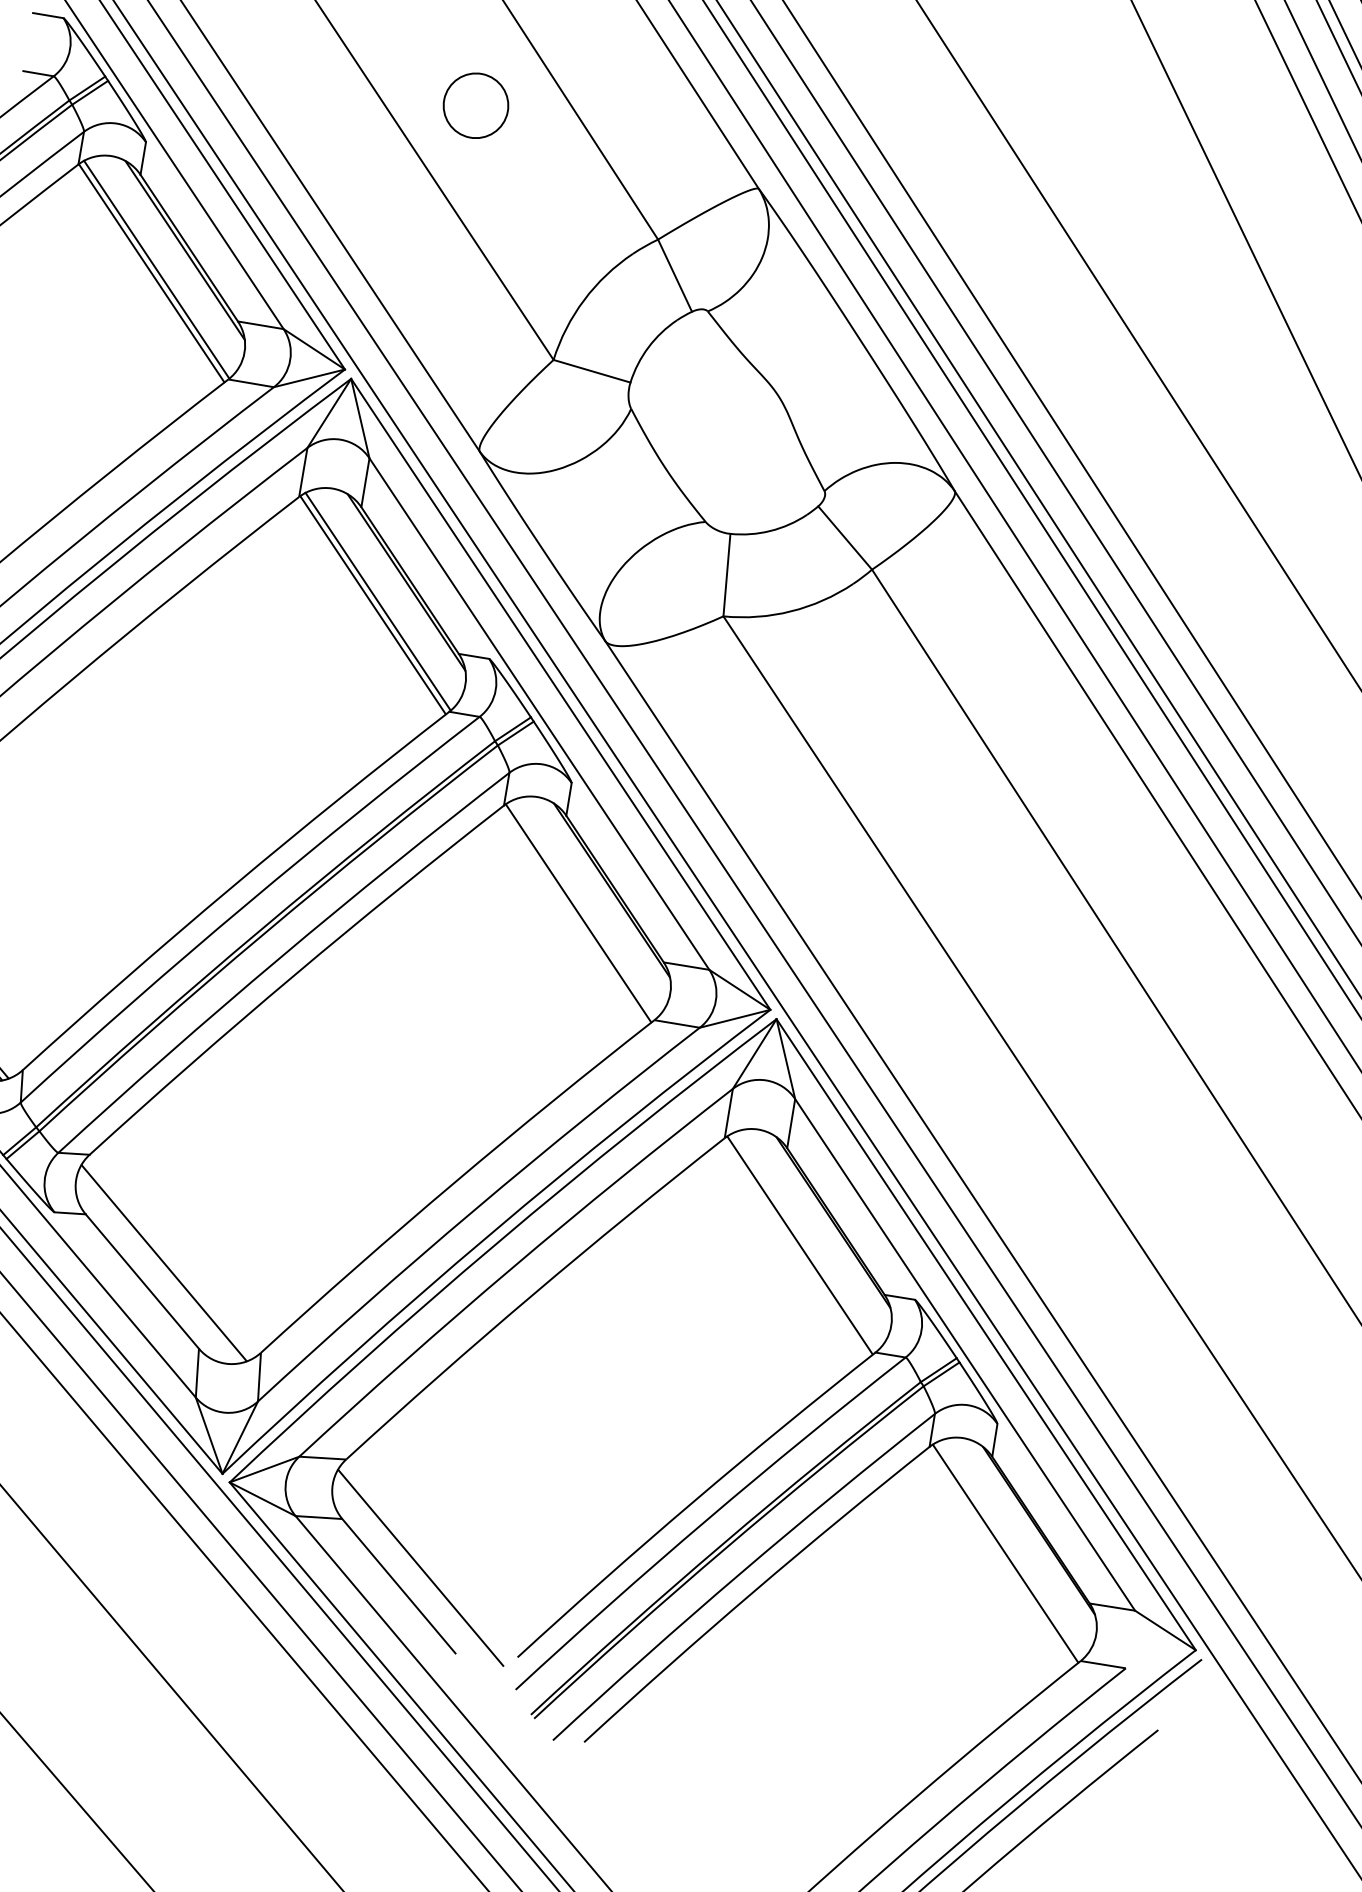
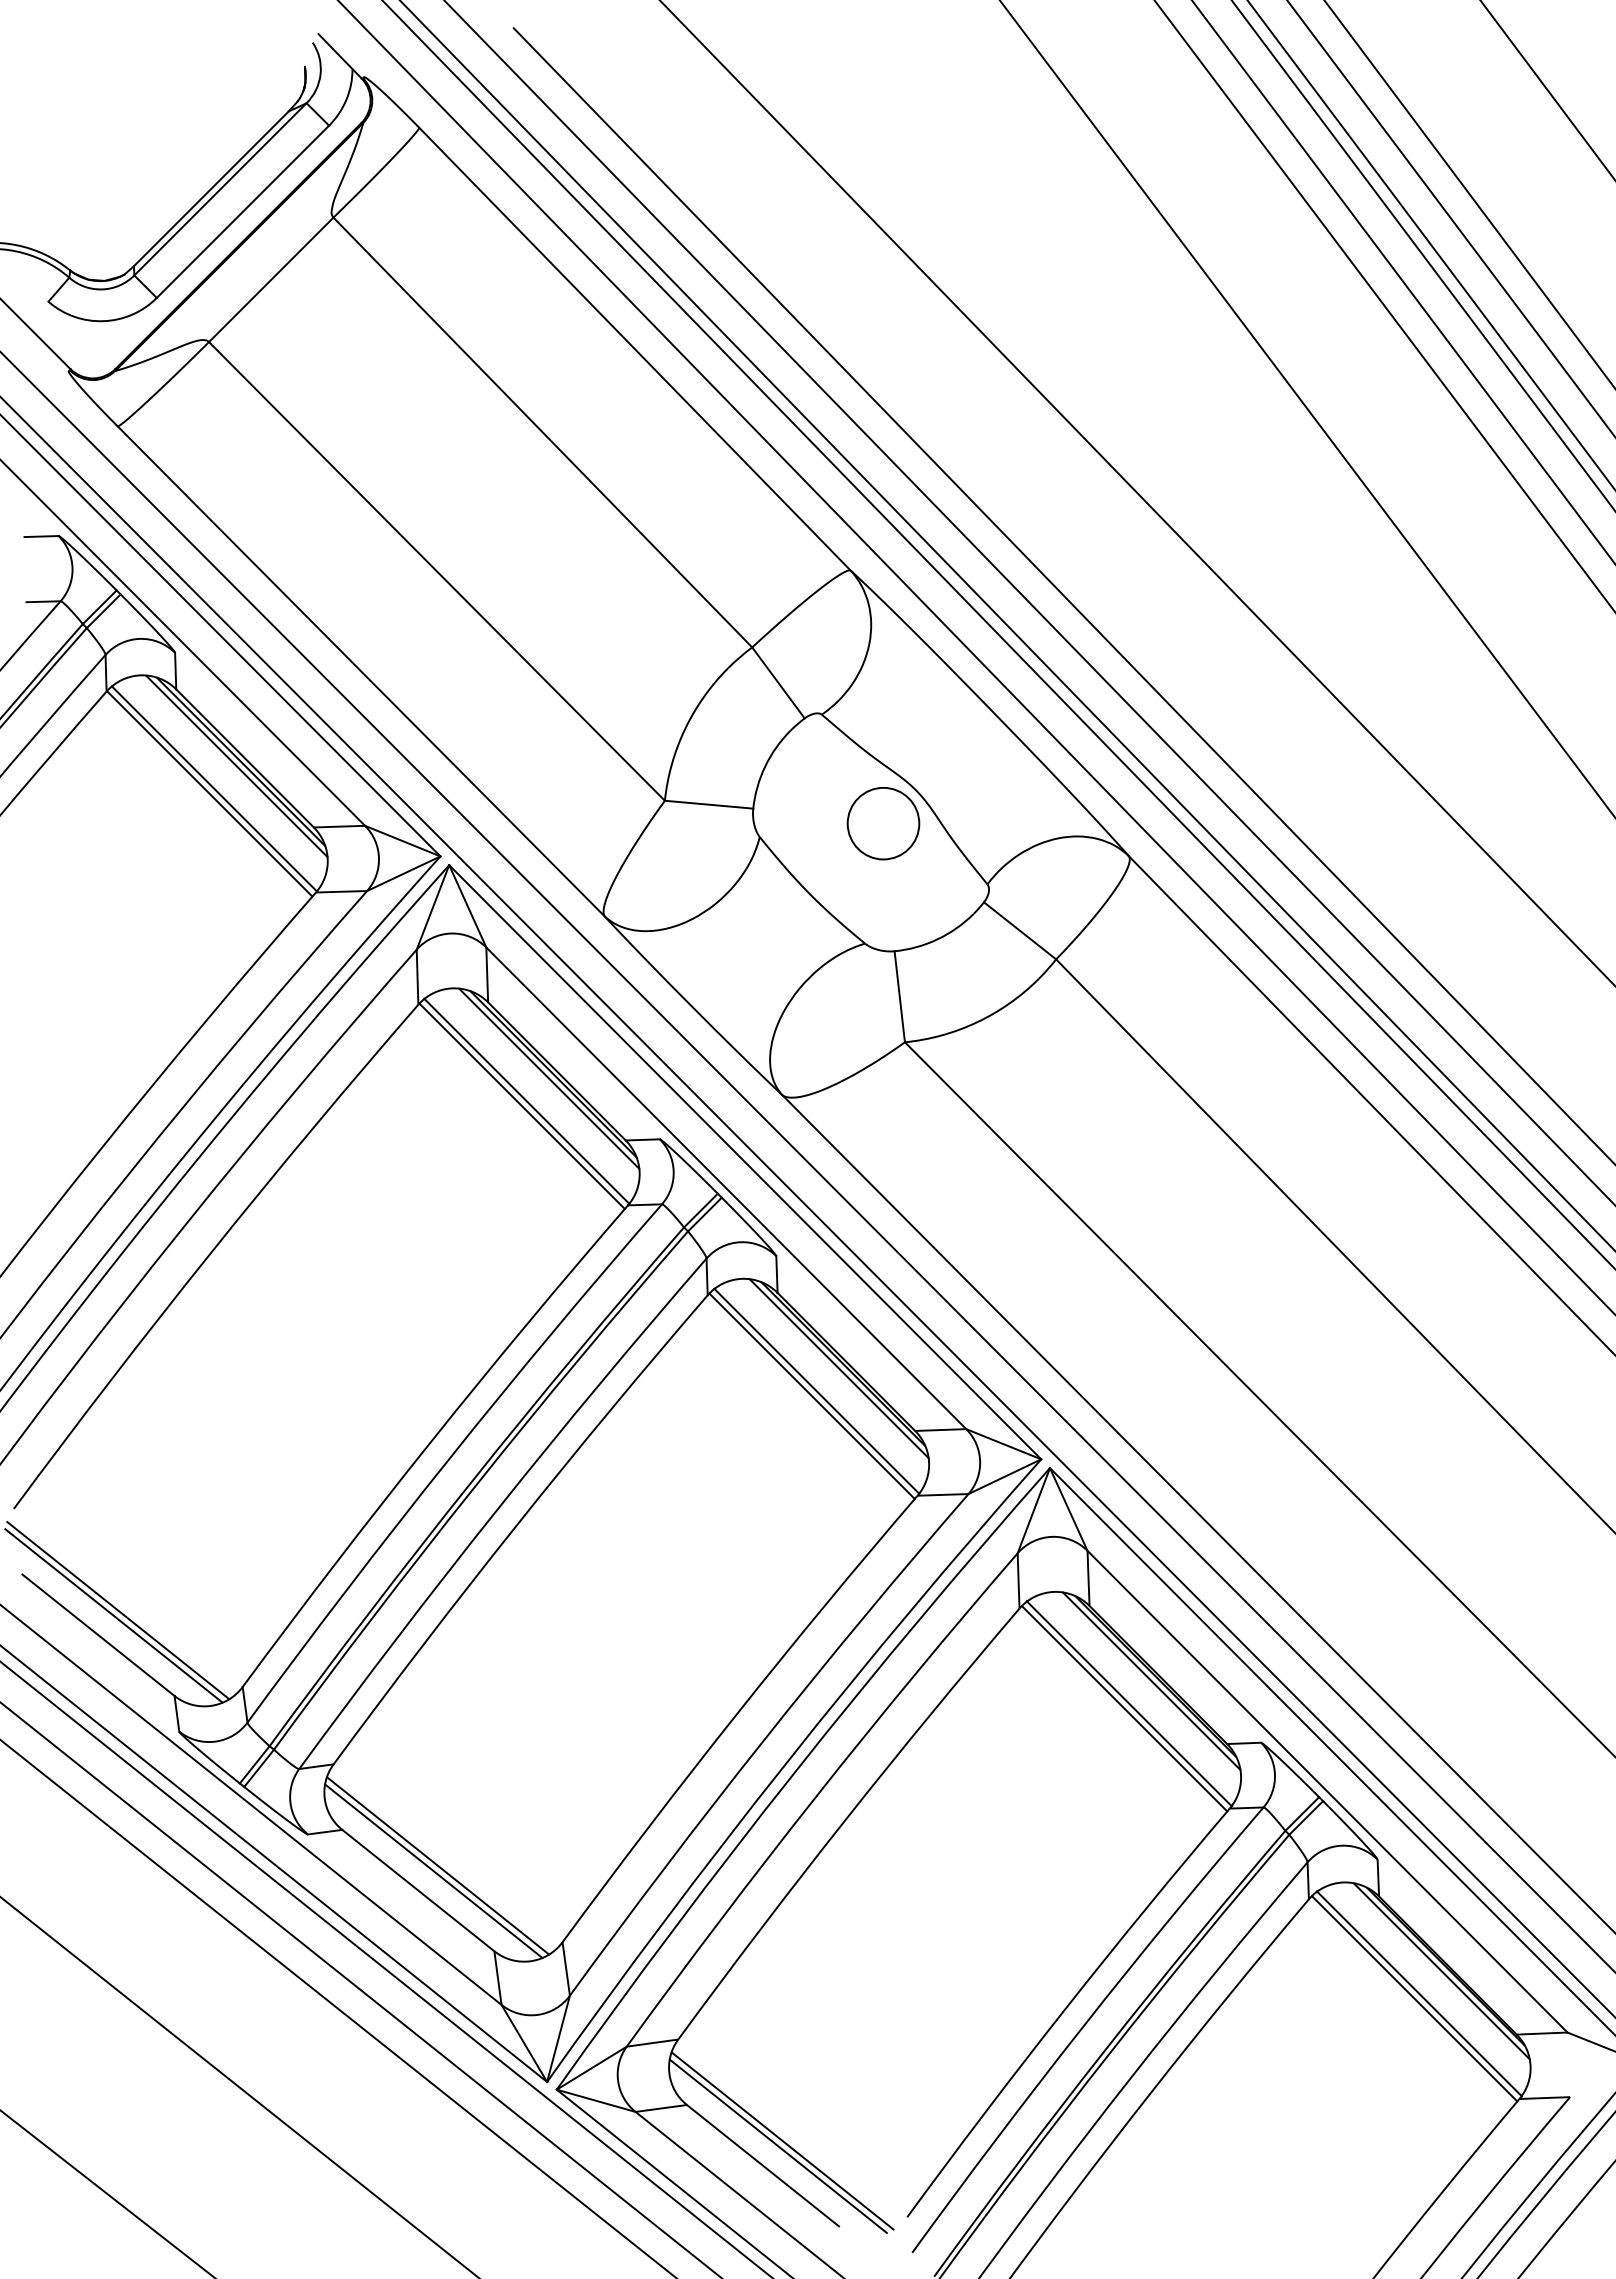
circle: (476, 105) -> (883, 823), moved
line: (180, 252) -> (236, 765), added
line: (402, 585) -> (549, 1078), added
line: (606, 893) -> (838, 1368), added
line: (583, 909) -> (816, 1390), added
line: (828, 1225) -> (1151, 1680), added
line: (804, 1241) -> (1128, 1703), added
line: (159, 1266) -> (433, 1870), added
line: (1034, 1534) -> (1441, 1971), added
line: (1009, 1549) -> (1418, 1993), added
line: (415, 1570) -> (777, 2145), added

